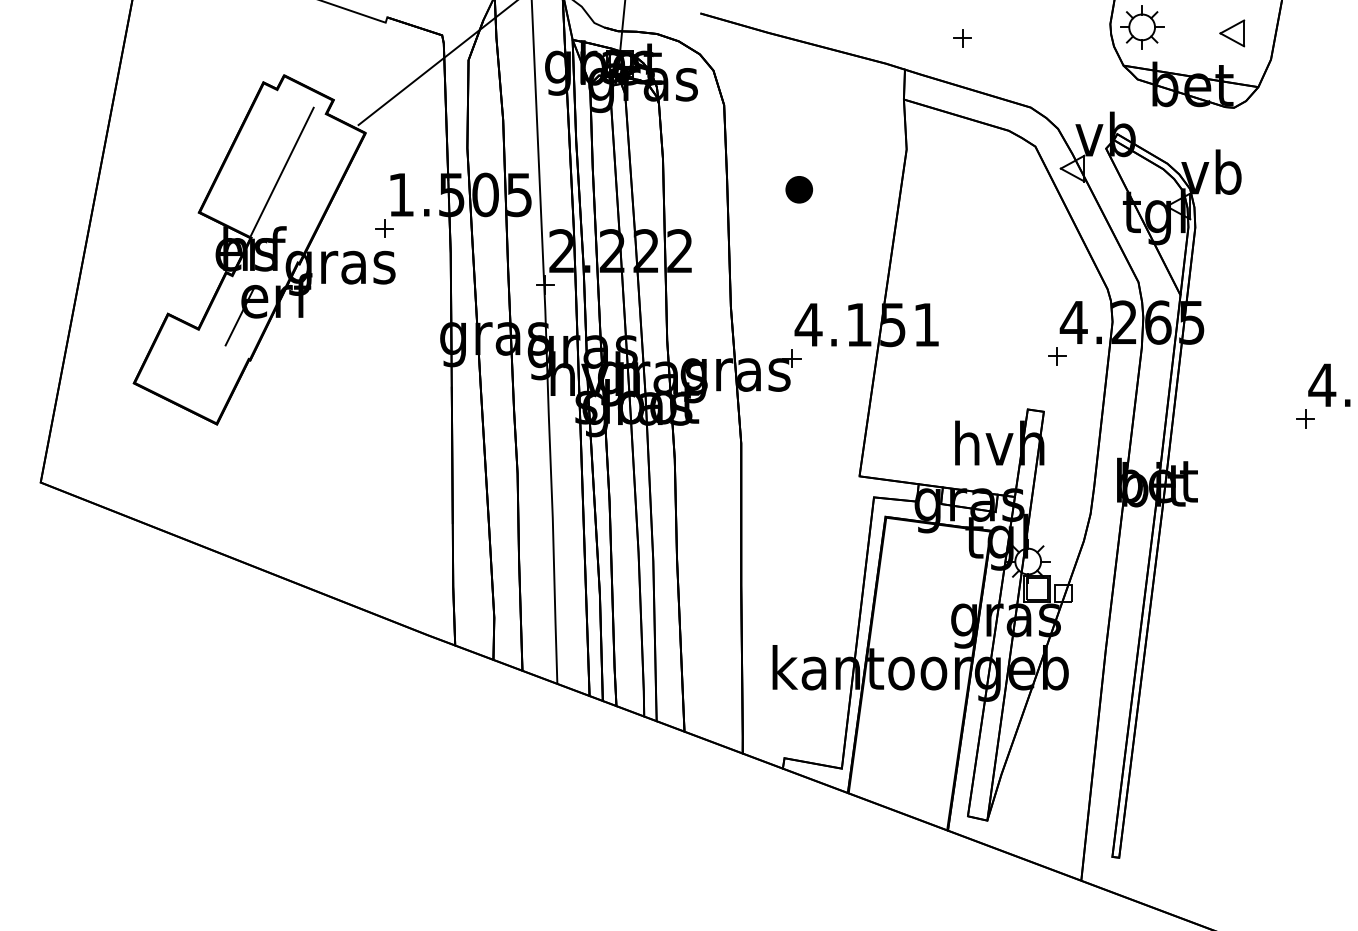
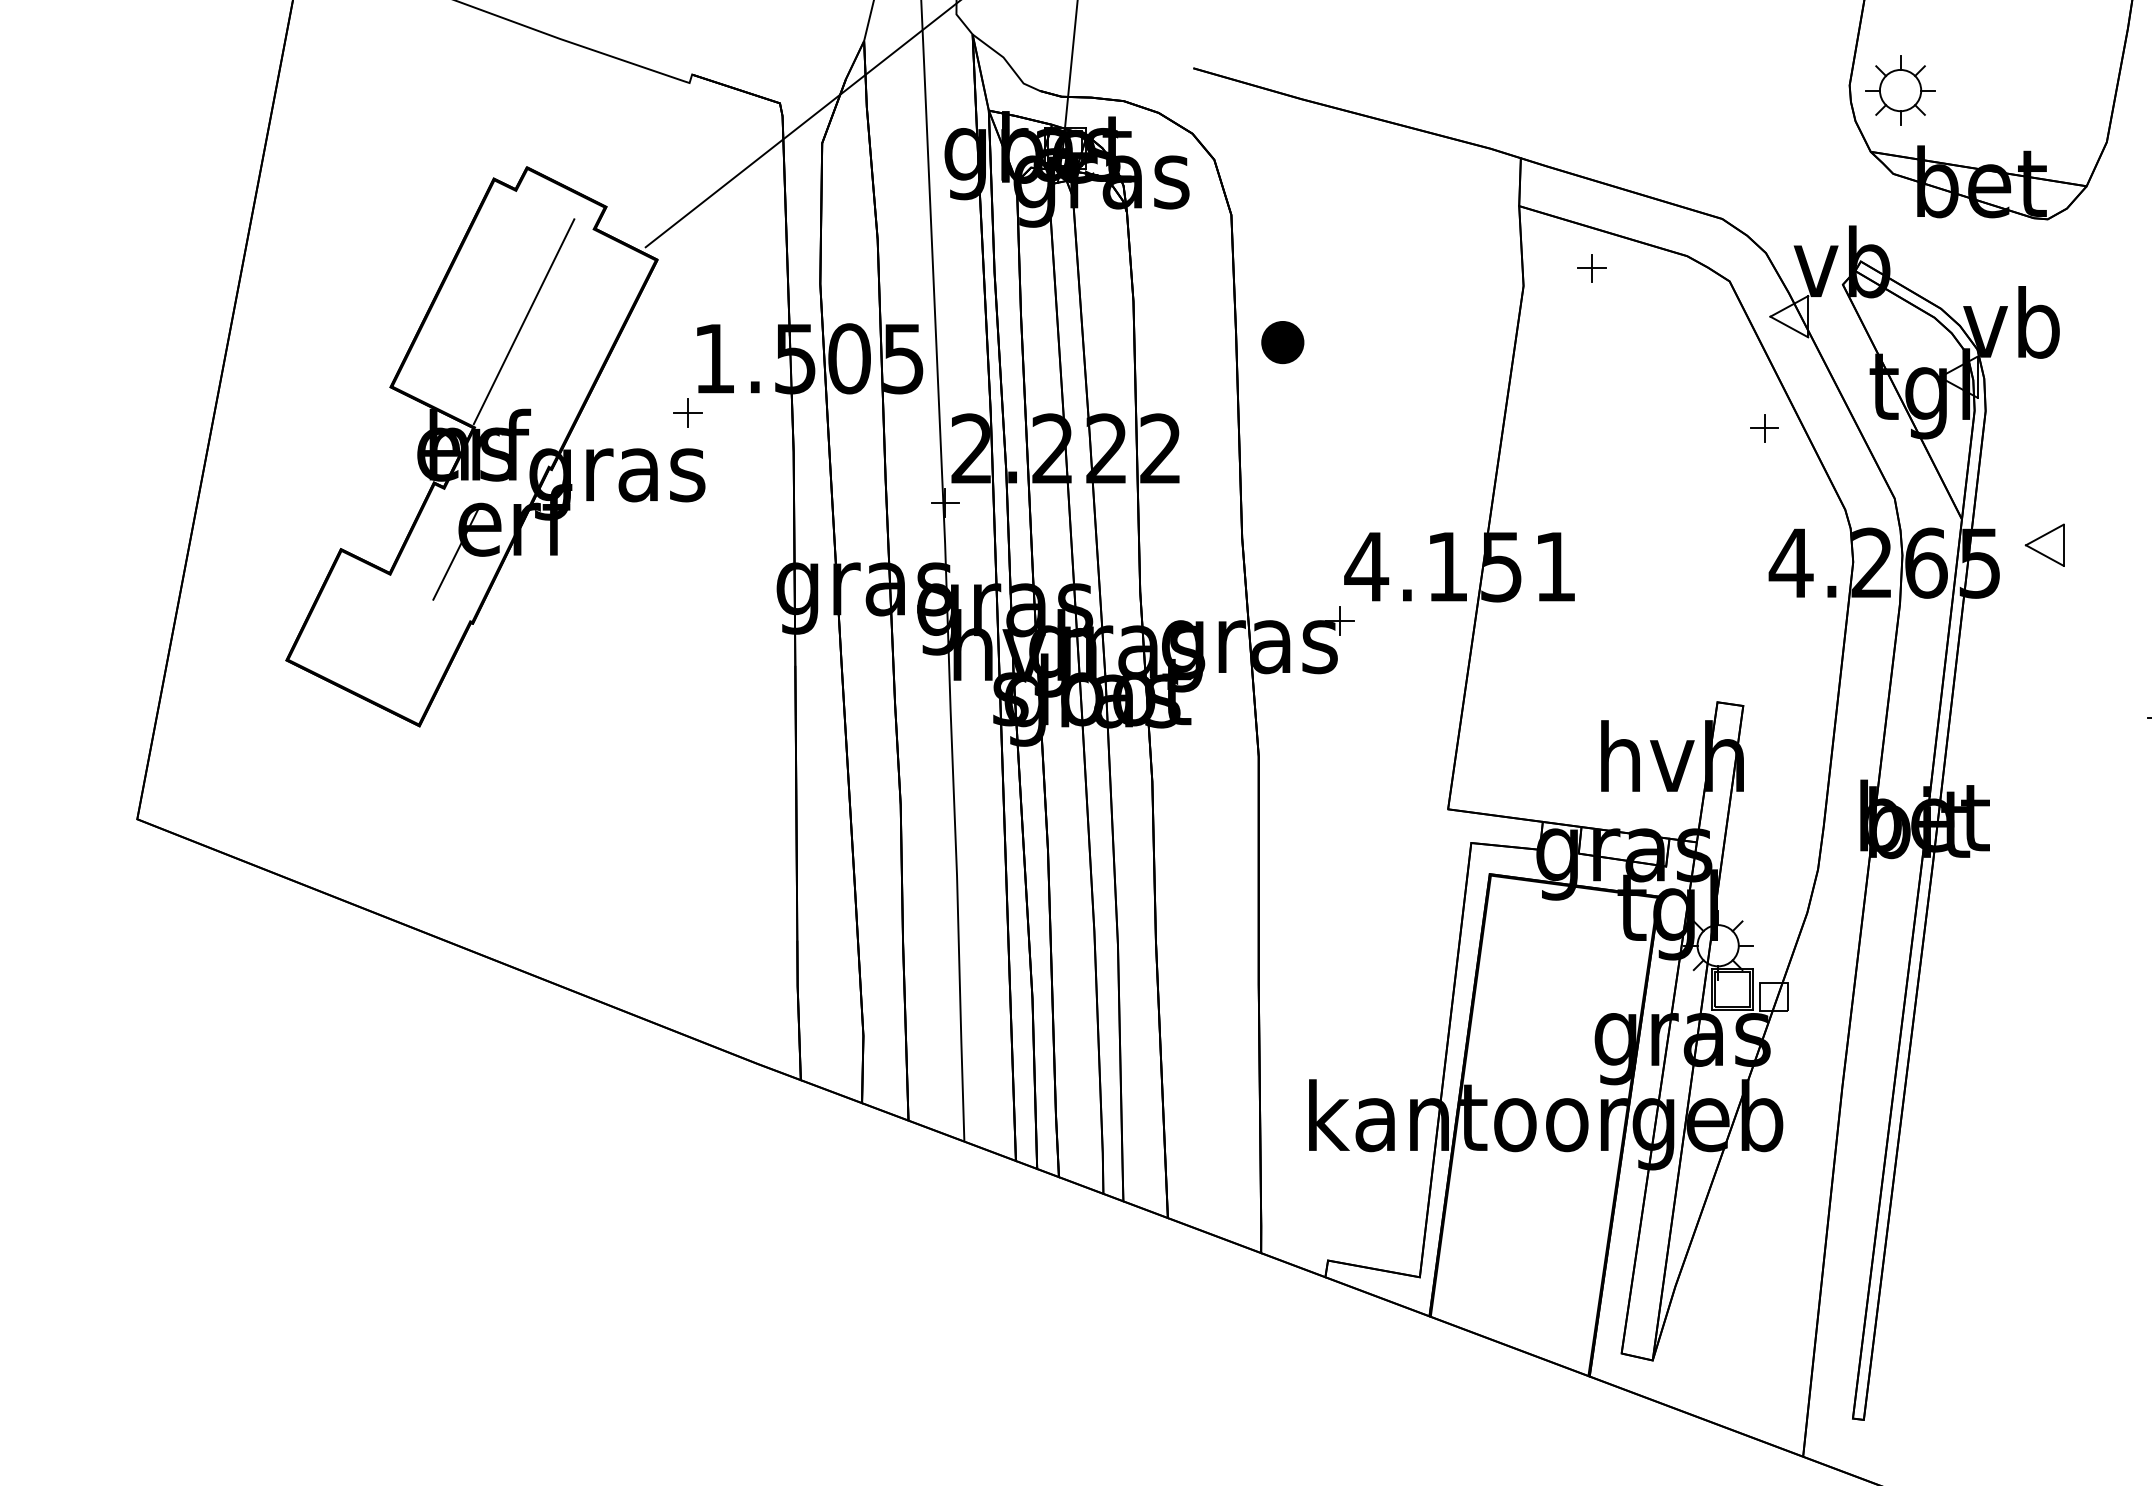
part: (1232, 33) -> (2045, 545), moved
part: (962, 38) -> (1592, 268), moved
part: (798, 189) -> (1281, 342), moved
part: (1057, 356) -> (1765, 428), moved

